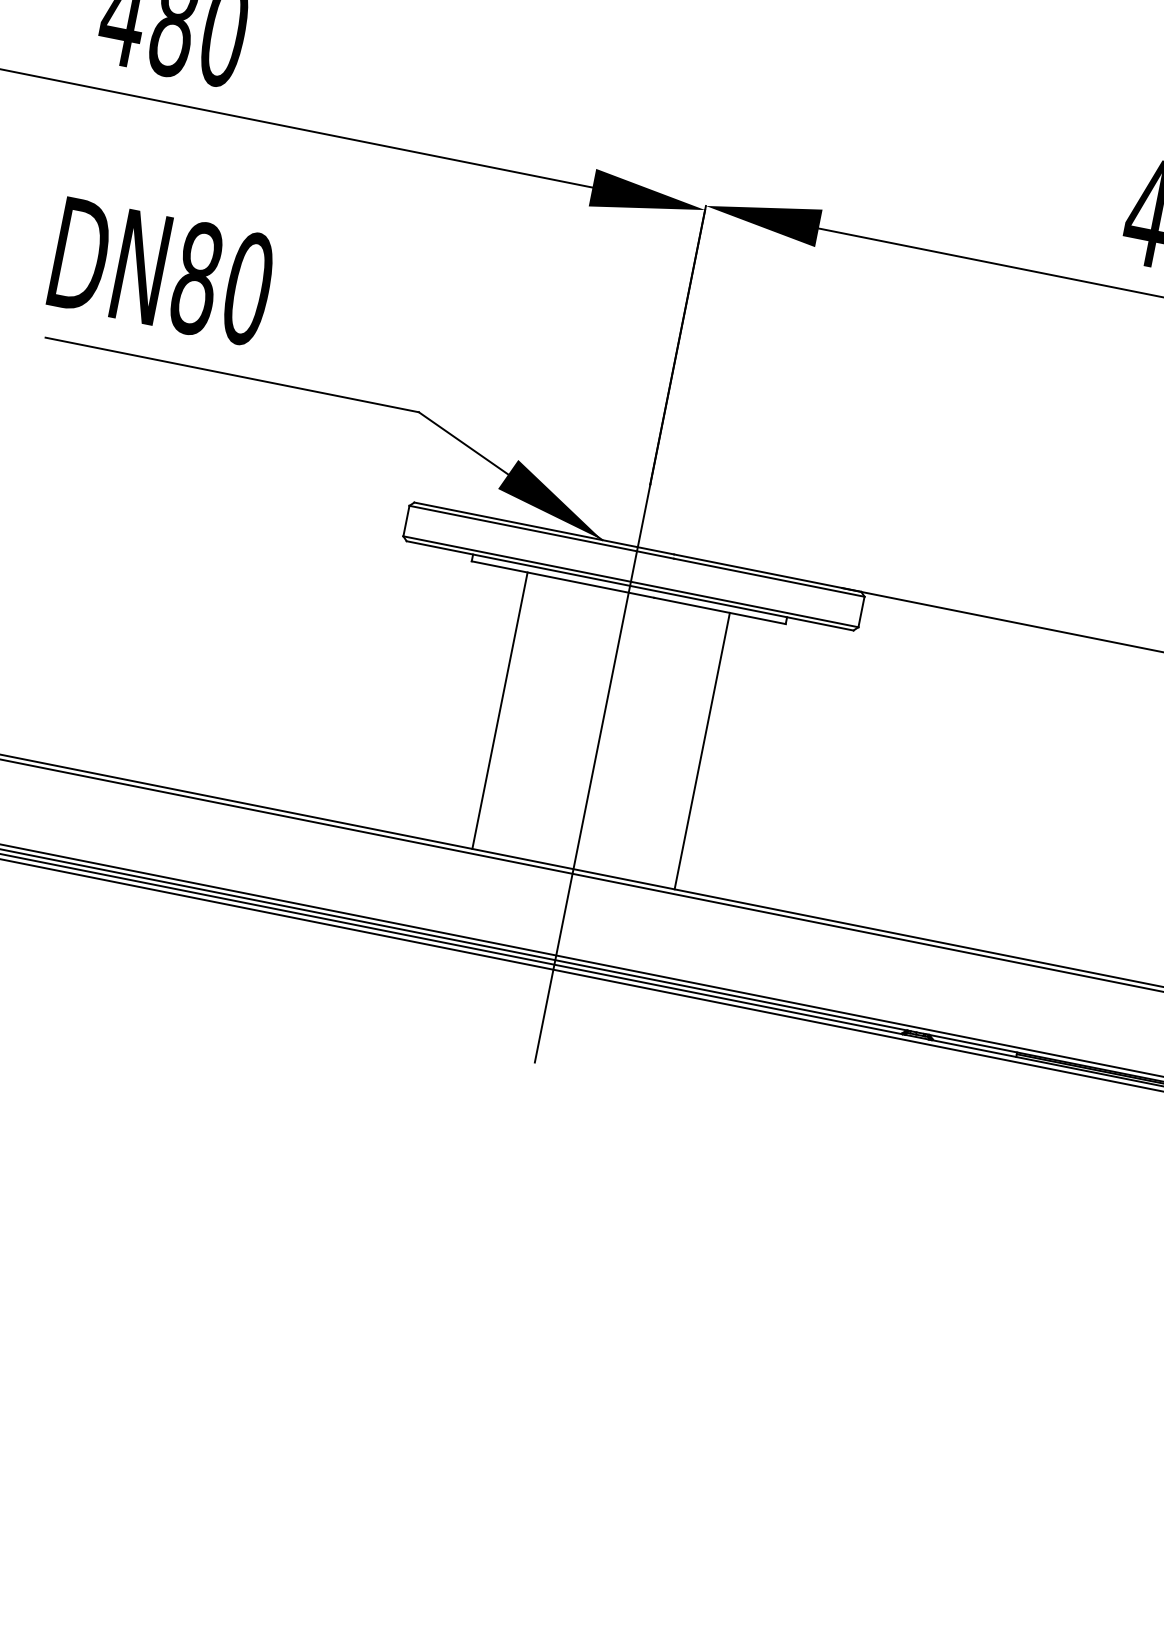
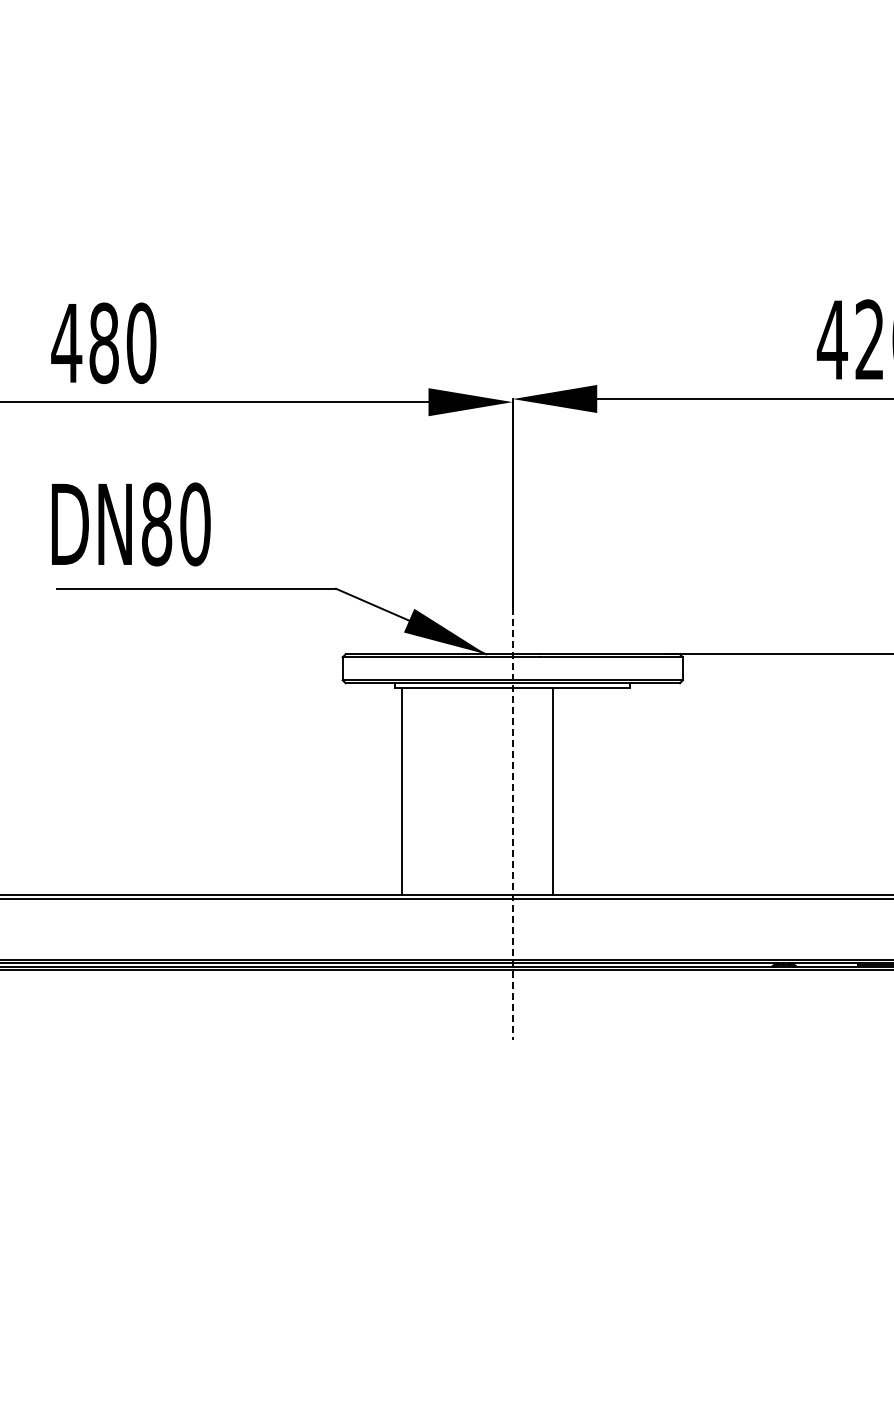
line: (500, 710) -> (402, 791), moved
line: (702, 750) -> (553, 791), moved
line: (591, 774) -> (512, 824), solid -> dashed

